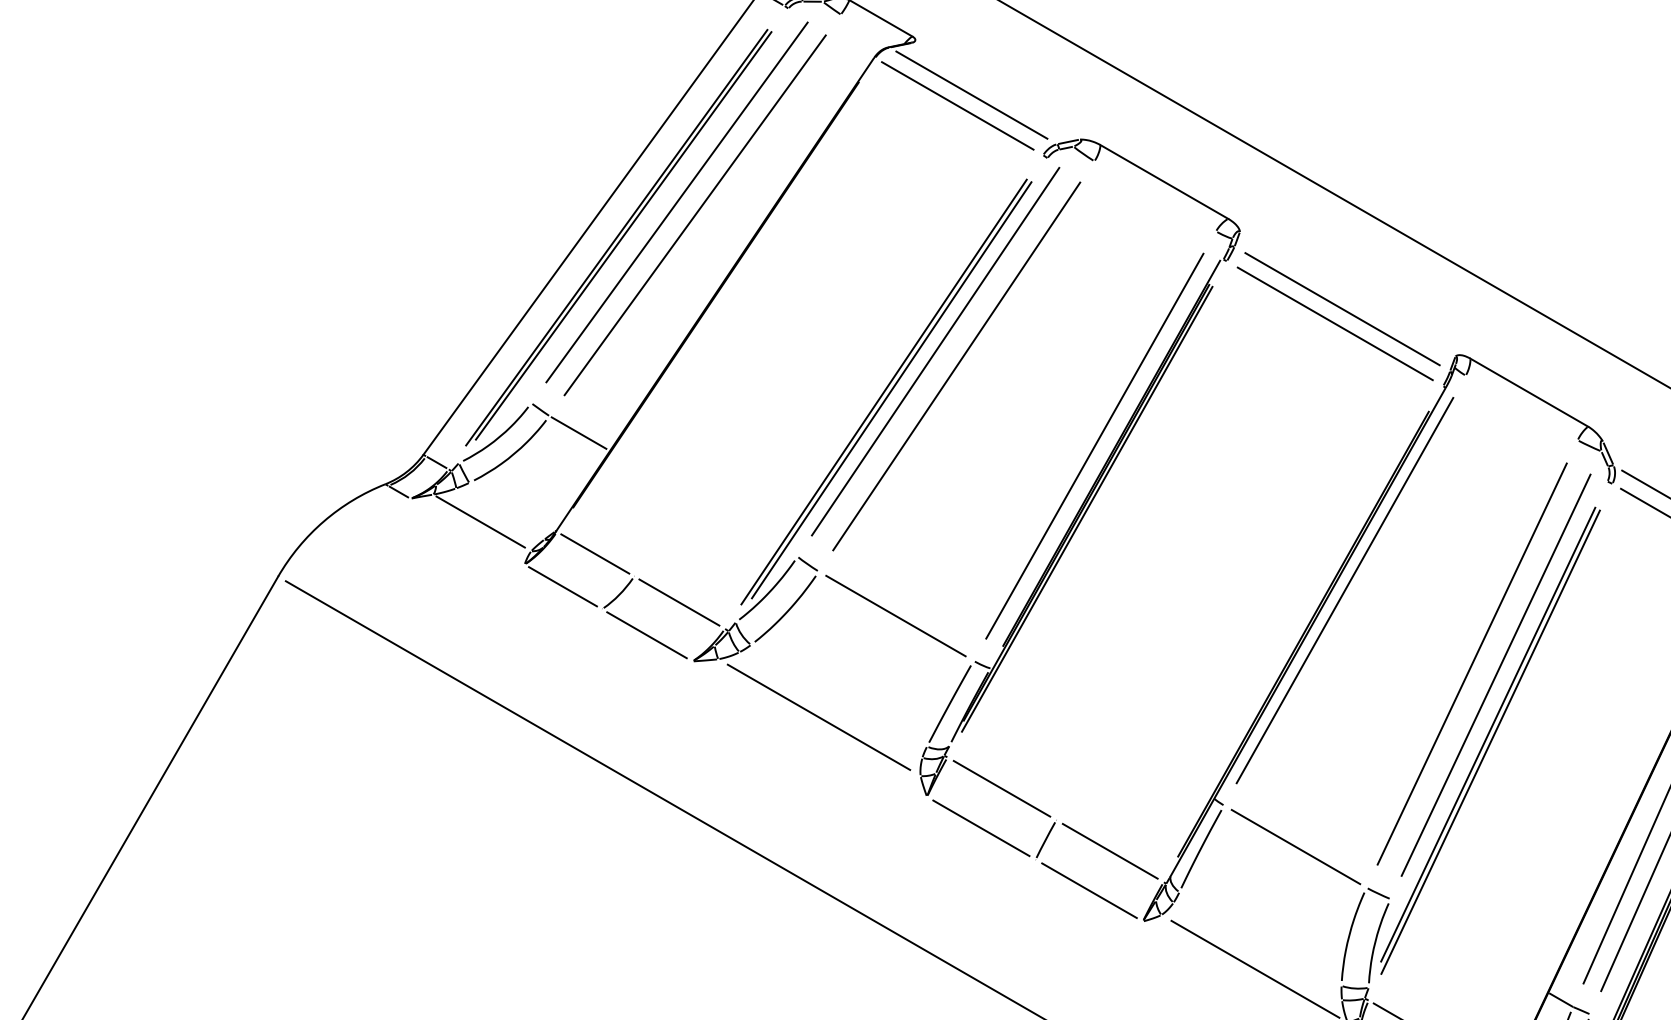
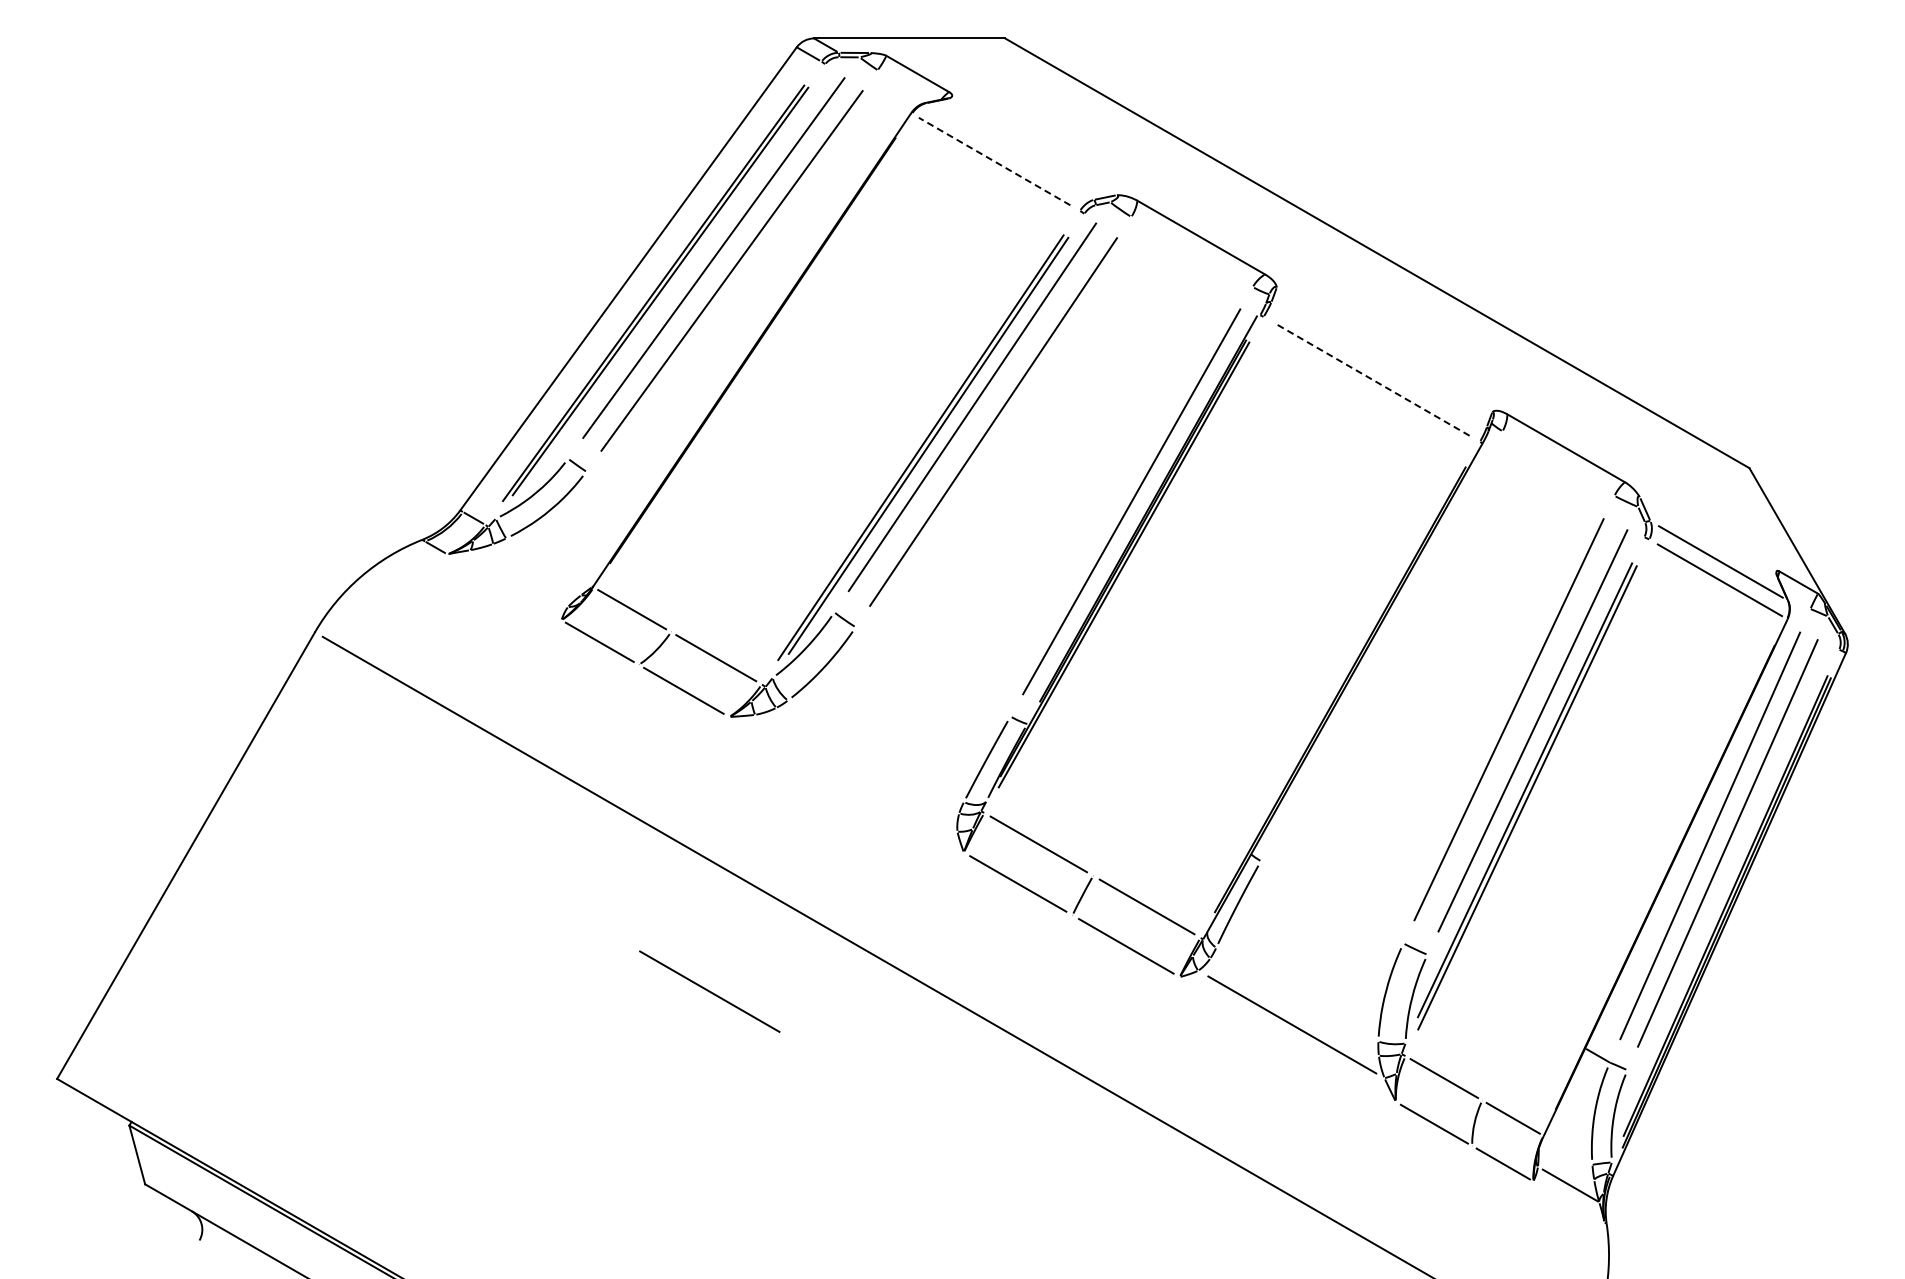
line: (971, 94) -> (1008, 150), removed
line: (957, 105) -> (994, 161), solid -> dashed
line: (1342, 308) -> (1379, 364), removed
line: (1335, 323) -> (1372, 379), solid -> dashed
line: (578, 432) -> (615, 488), removed
line: (480, 521) -> (517, 577), removed
line: (1344, 589) -> (1381, 645), removed
line: (895, 615) -> (709, 991), moved
line: (818, 716) -> (855, 772), removed
line: (1295, 846) -> (1332, 902), removed

